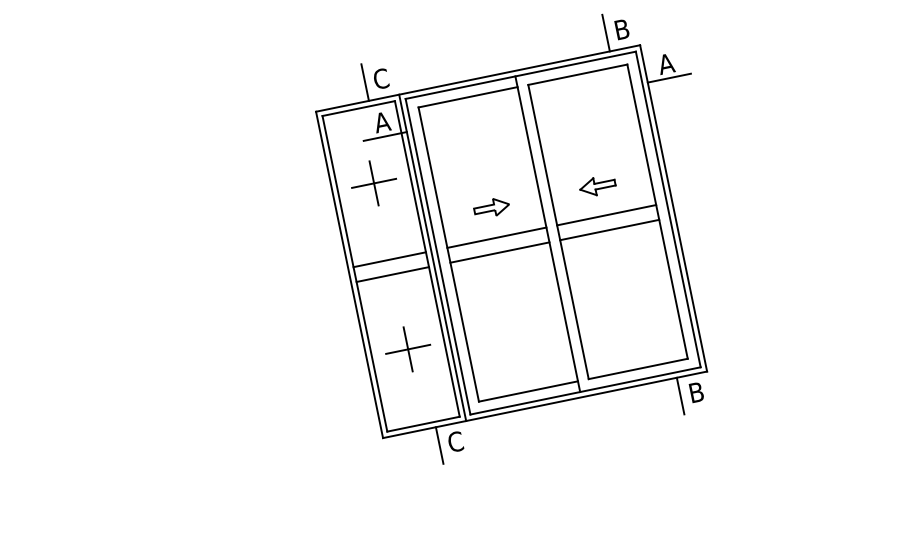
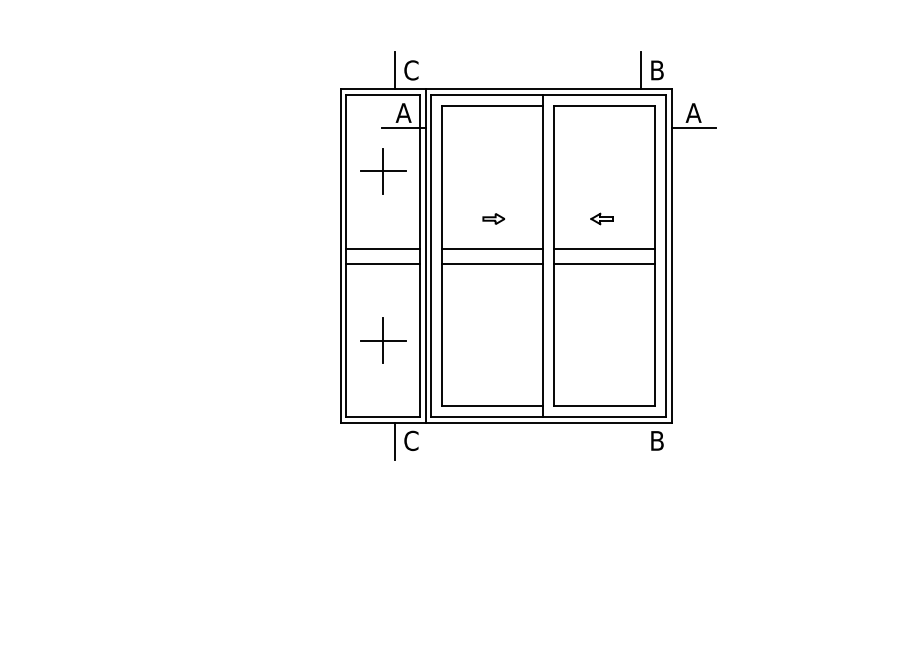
part: (597, 185) -> (601, 218), size x0.6
part: (491, 207) -> (493, 218), size x0.6
line: (680, 395) -> (640, 440), removed

